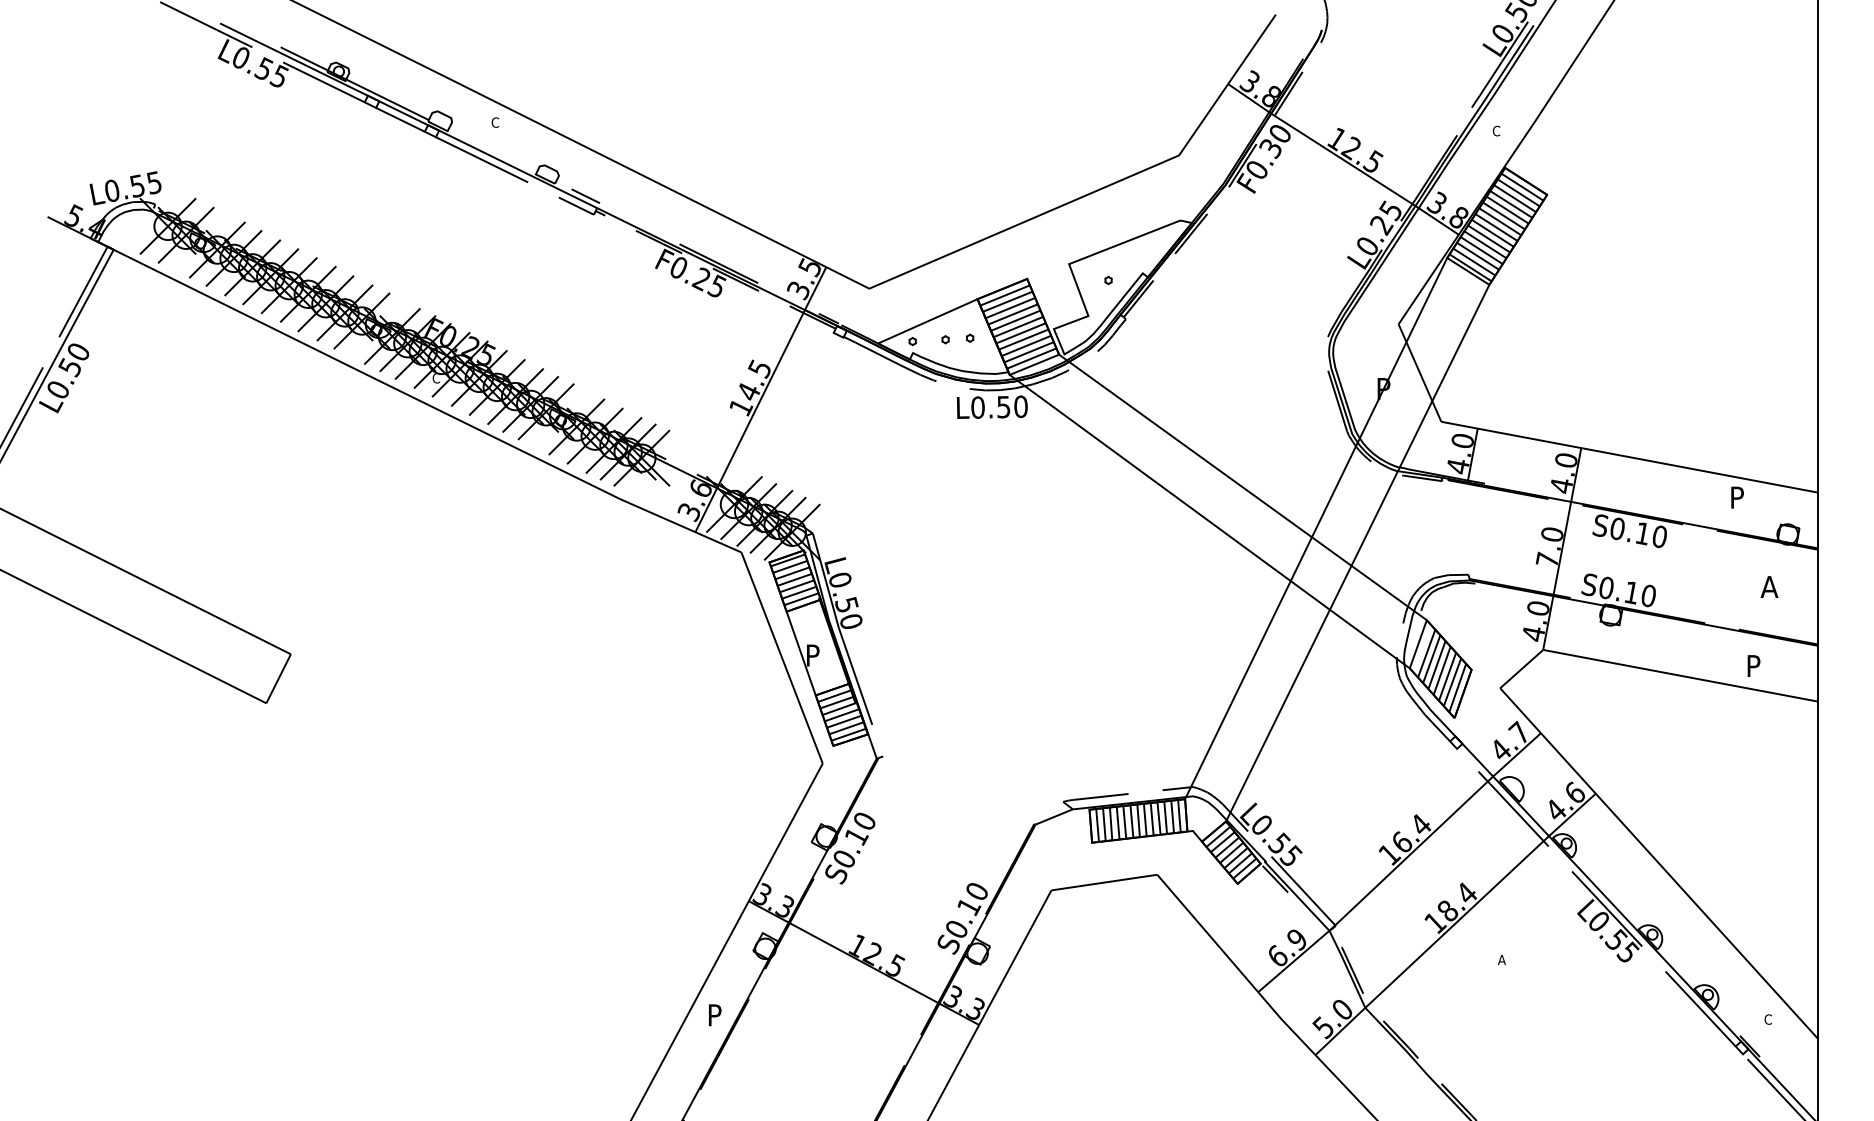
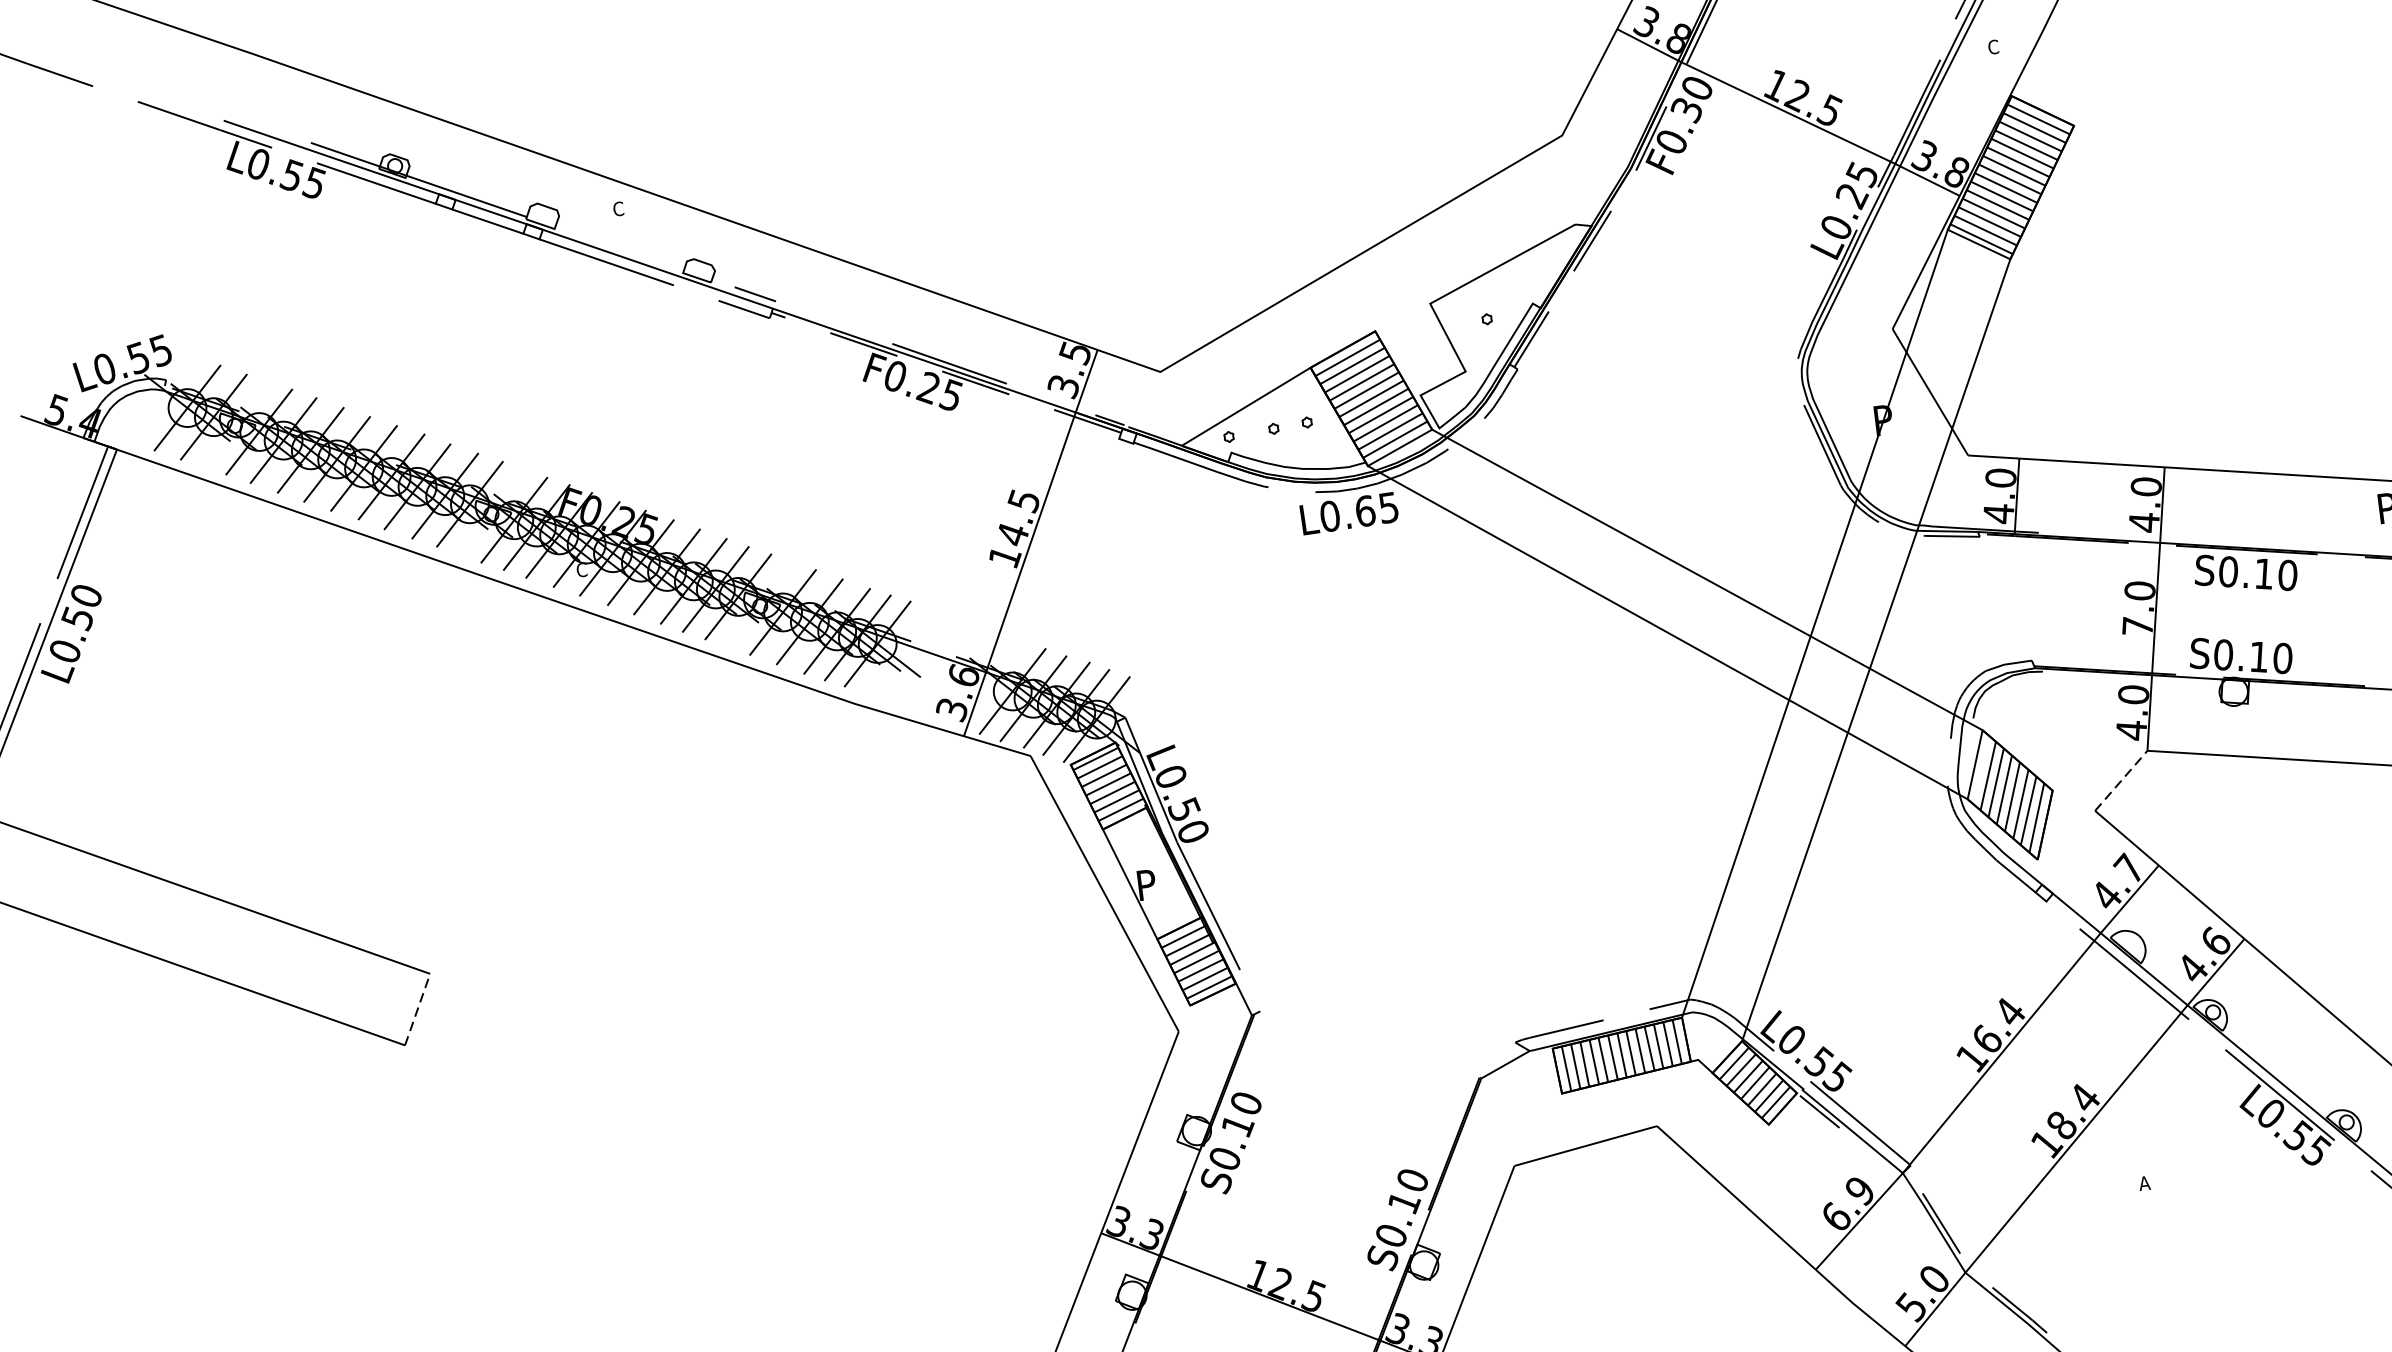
text: (1012, 406) -> (1377, 508), L0.50 -> L0.65
line: (1521, 669) -> (2121, 781), solid -> dashed
line: (278, 678) -> (417, 1009), solid -> dashed

